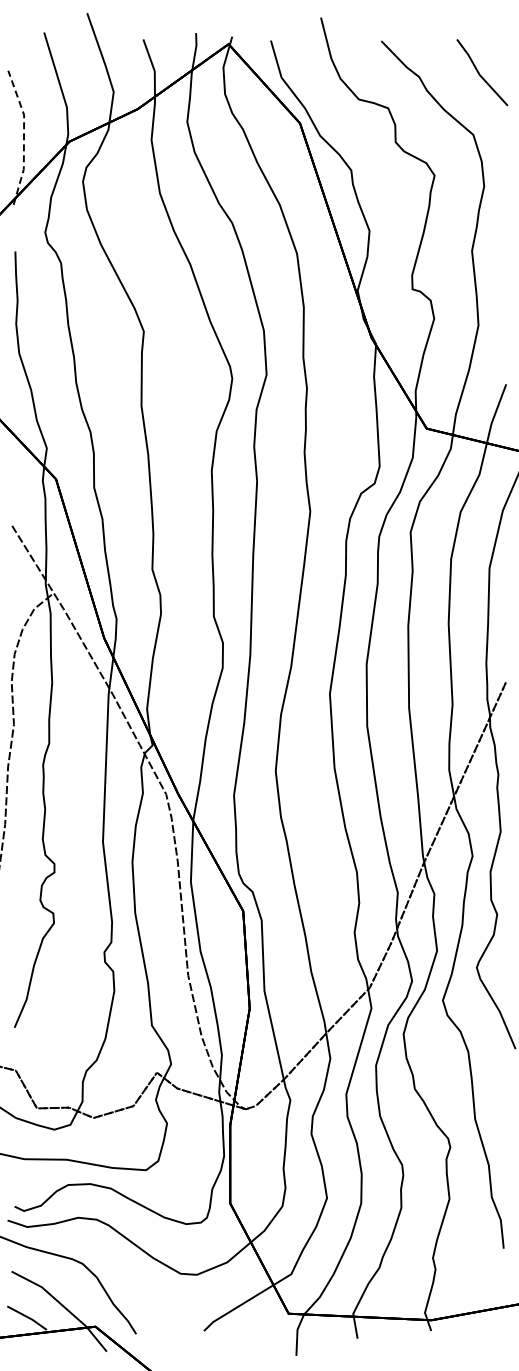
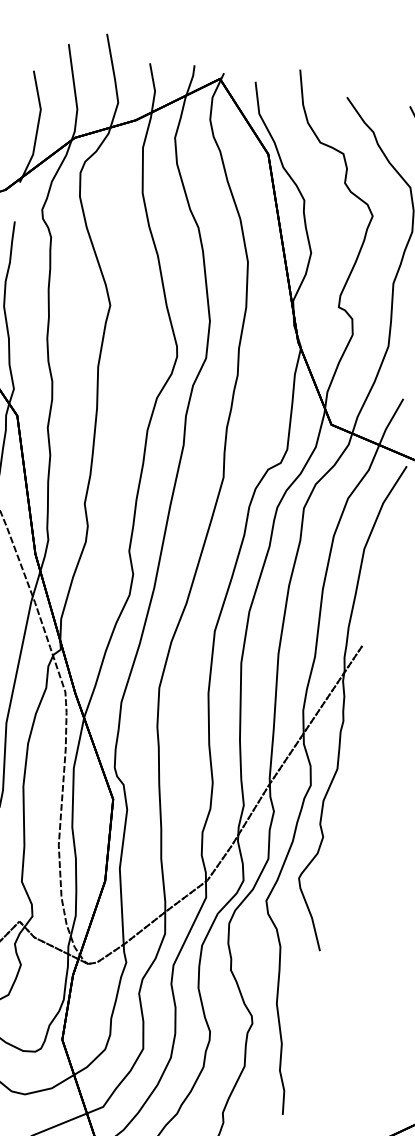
line: (24, 136) -> (38, 127), dashed -> solid

